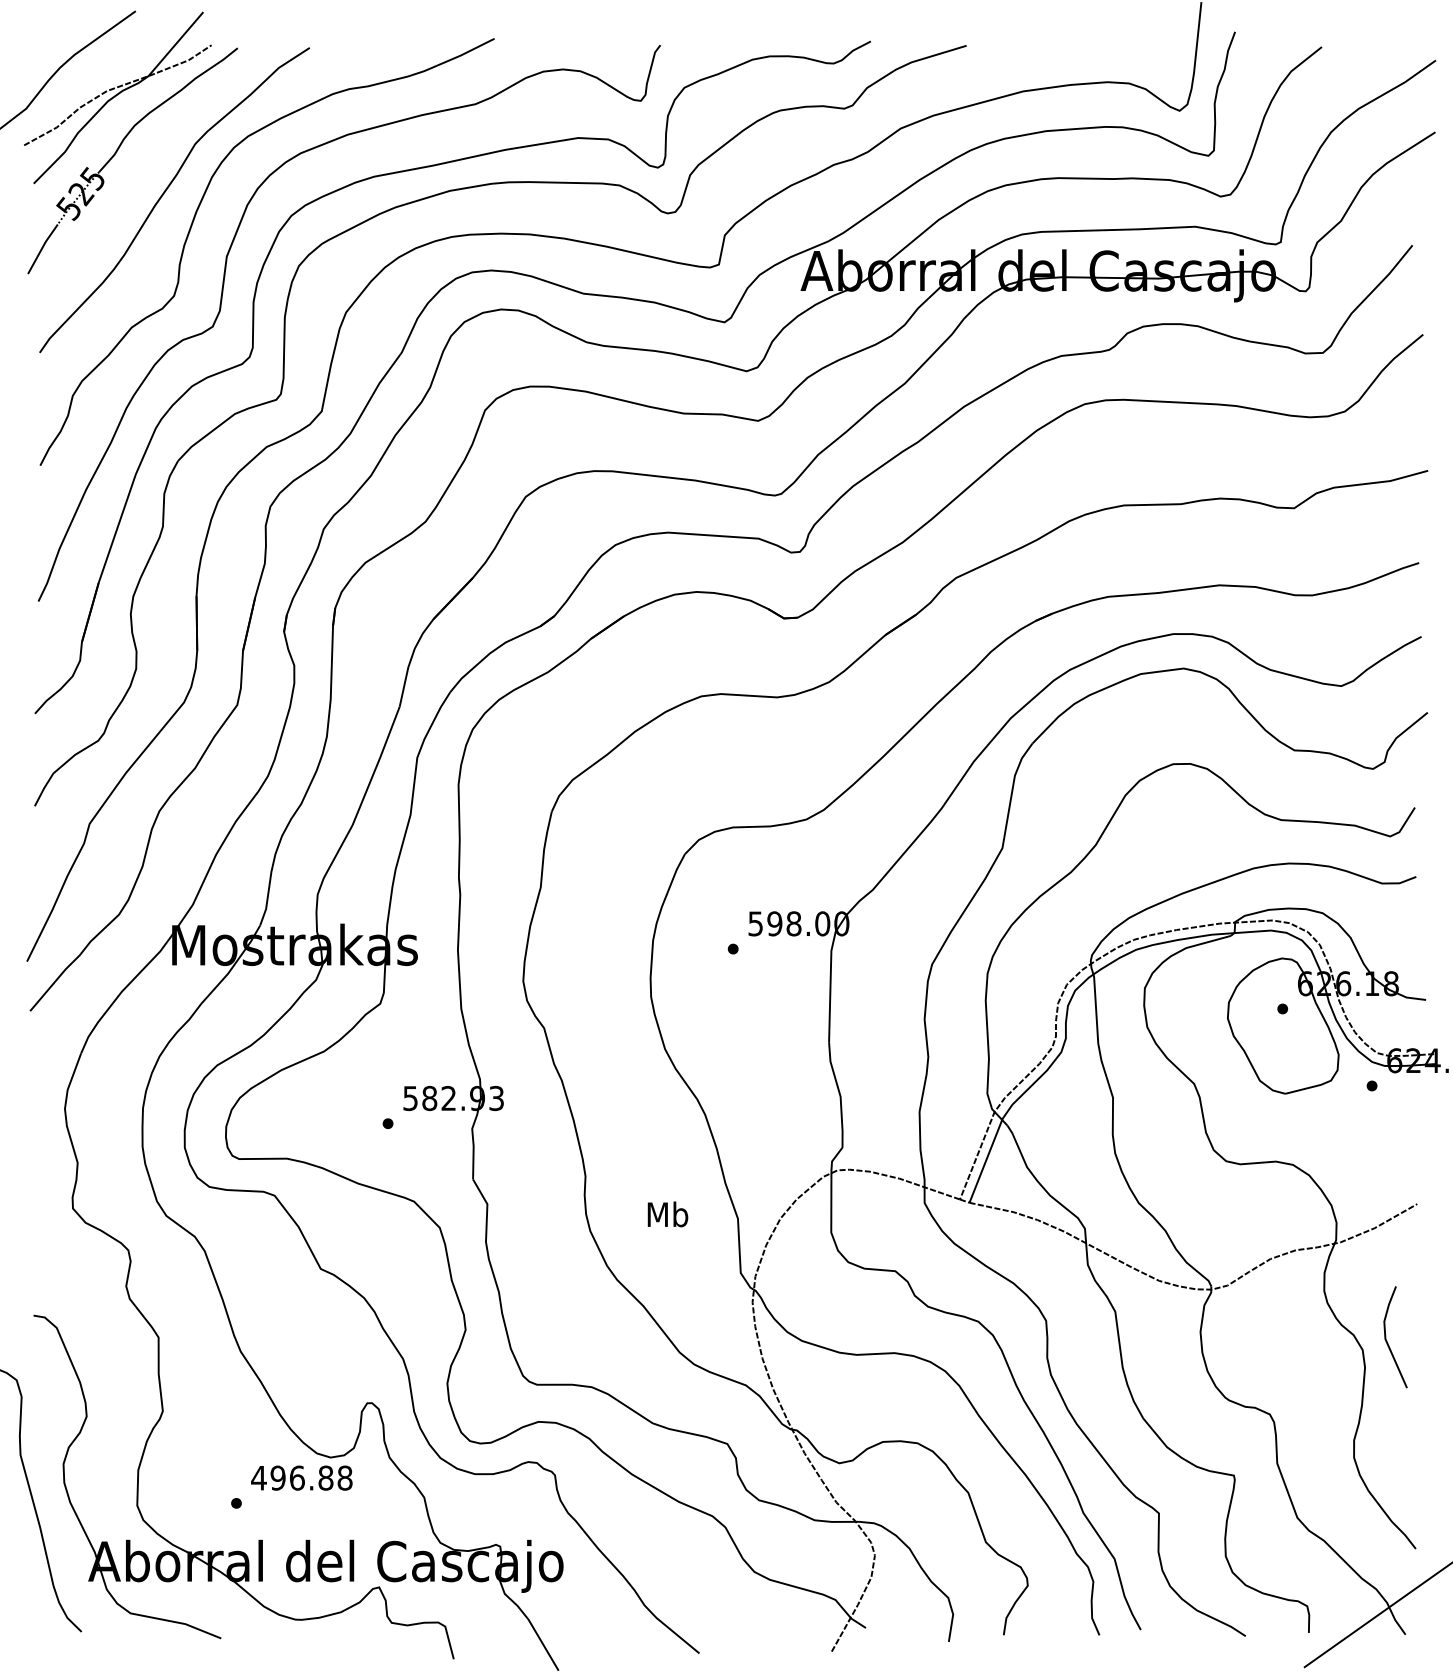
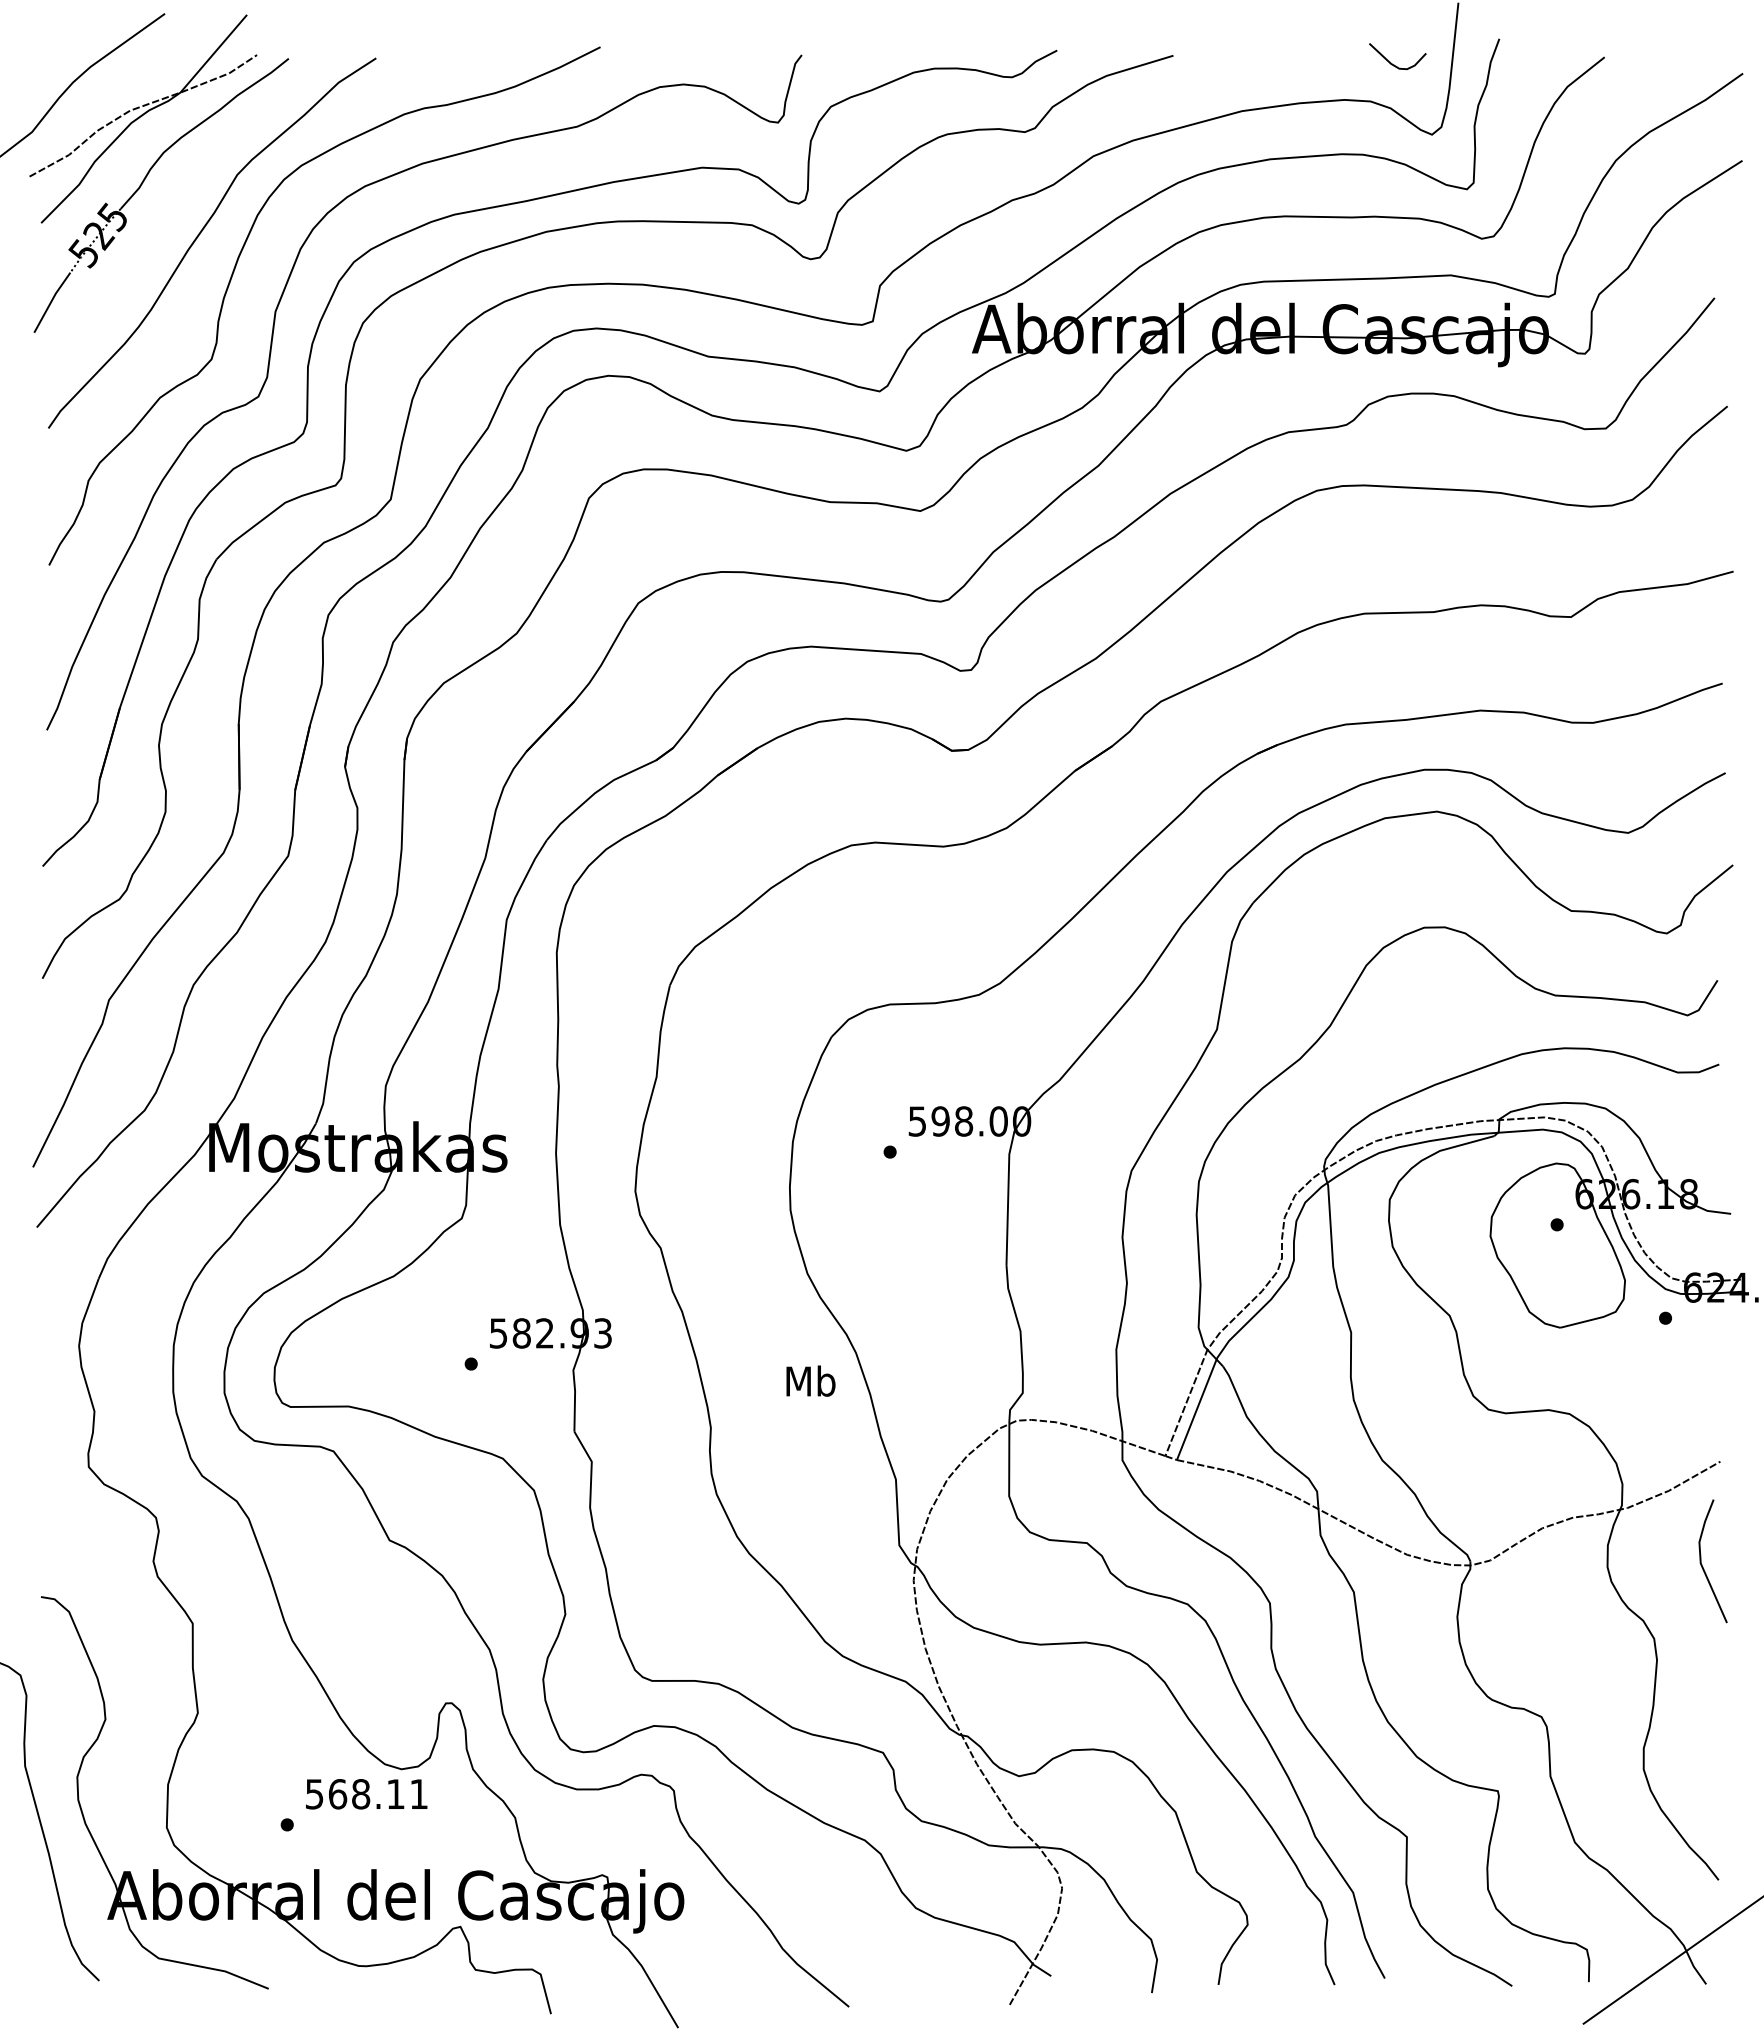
curve: (1146, 51) -> (1391, 62), added
text: (667, 1213) -> (810, 1380), moved
line: (1387, 1341) -> (1703, 1566), moved
text: (301, 1478) -> (366, 1794), 496.88 -> 568.11

